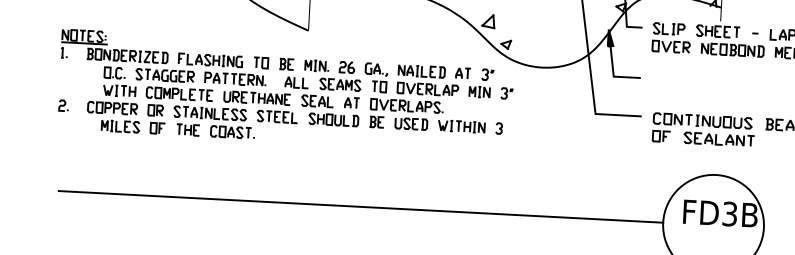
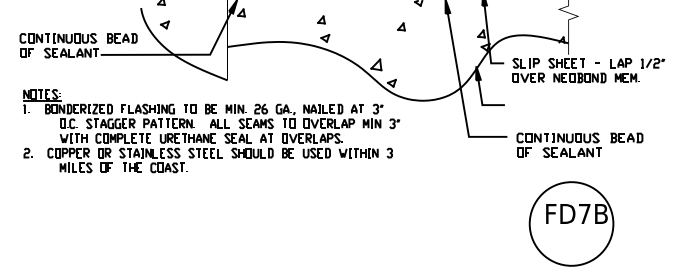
line: (360, 206) -> (278, 223), removed
text: (729, 213) -> (584, 213), FD3B -> FD7B

